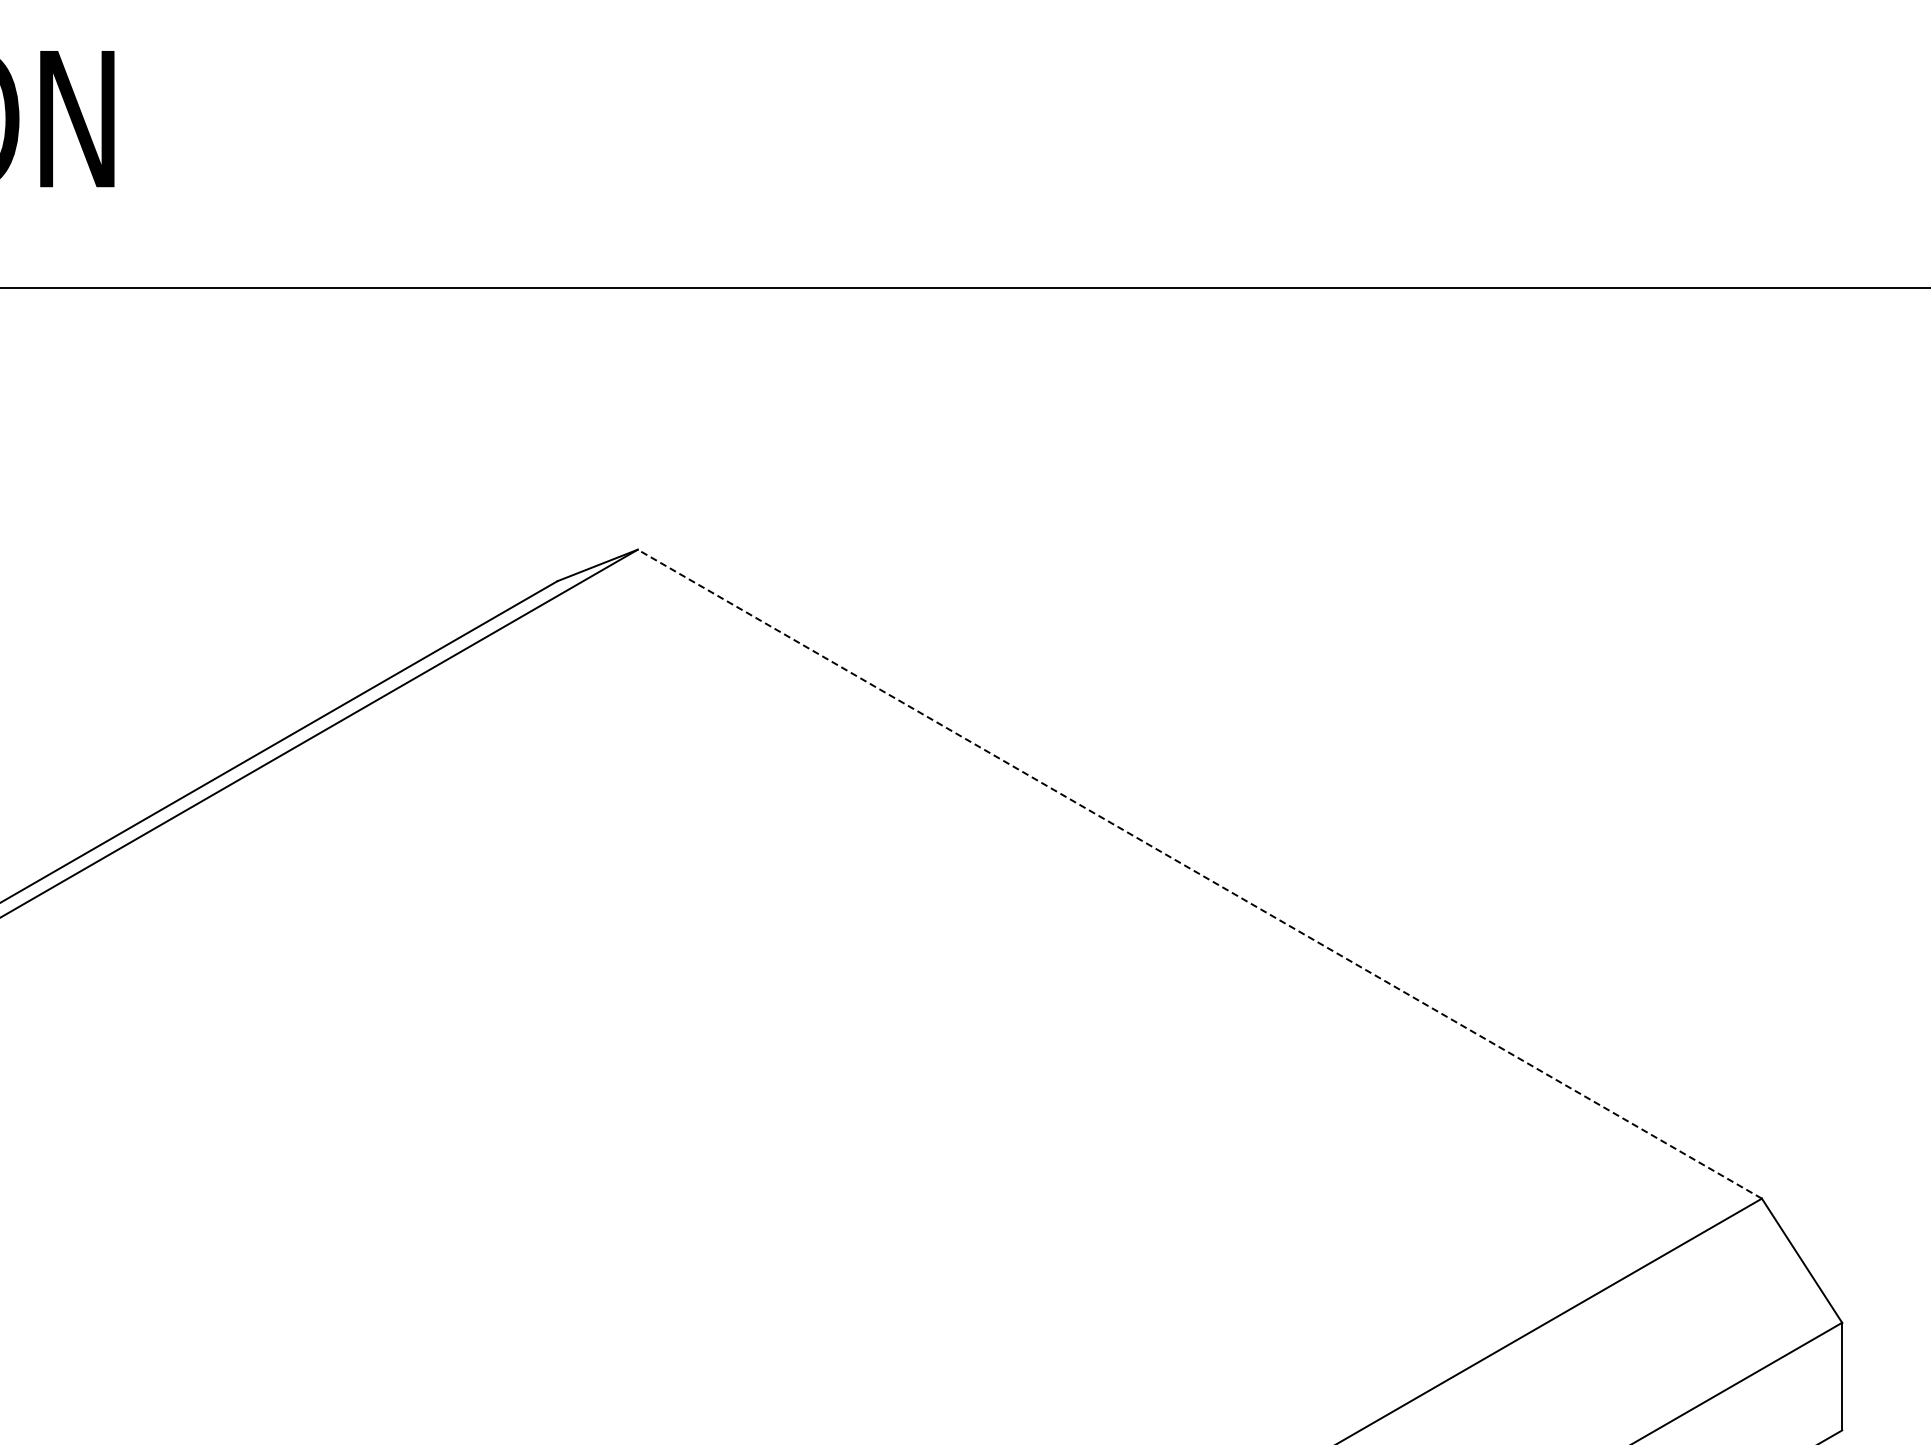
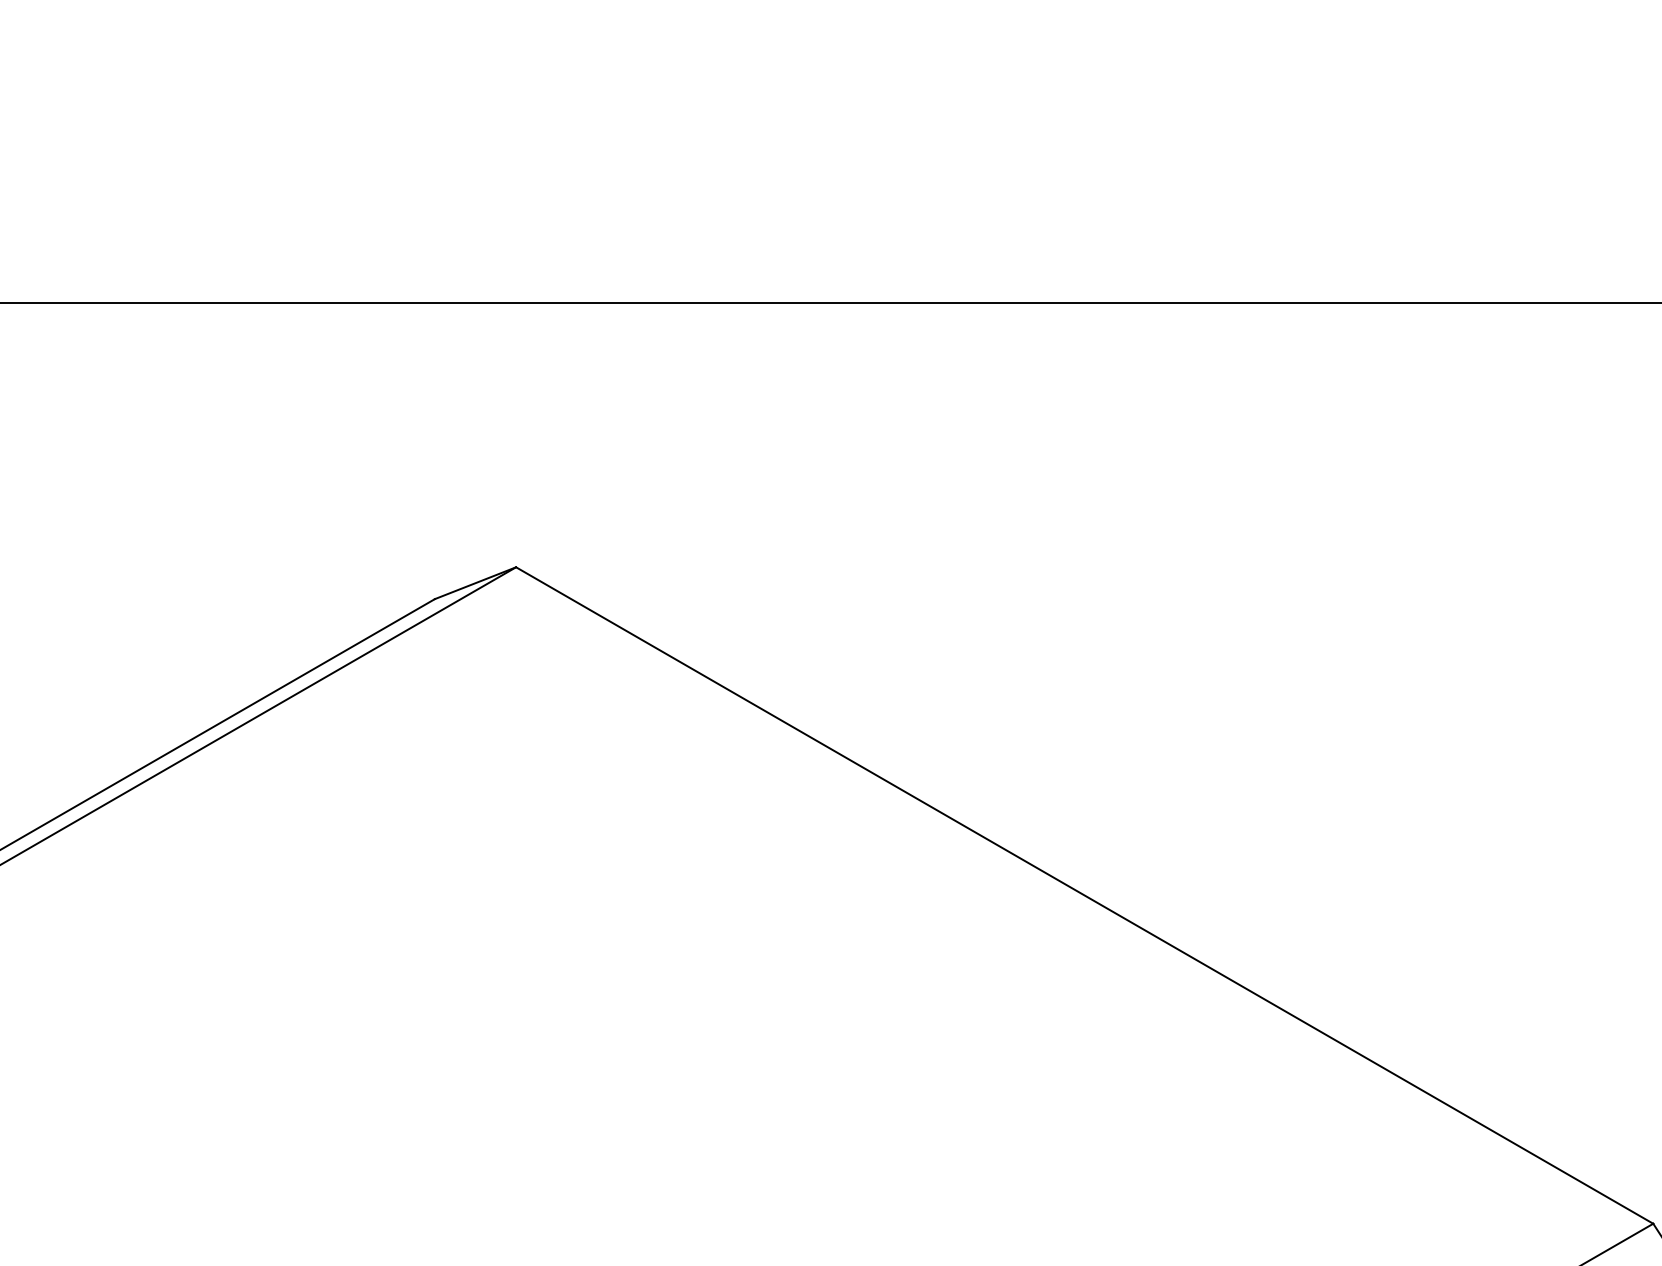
line: (1199, 873) -> (1084, 894), dashed -> solid

